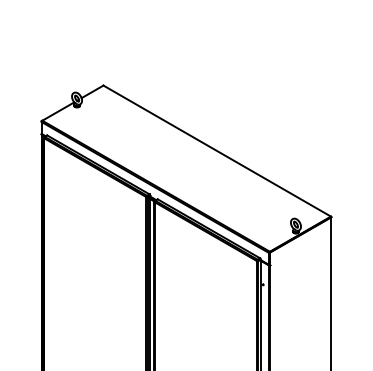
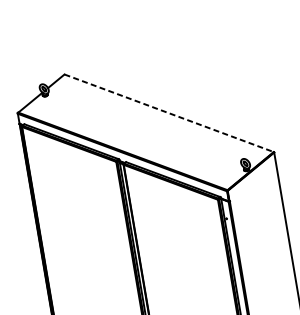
line: (217, 151) -> (169, 113), solid -> dashed

